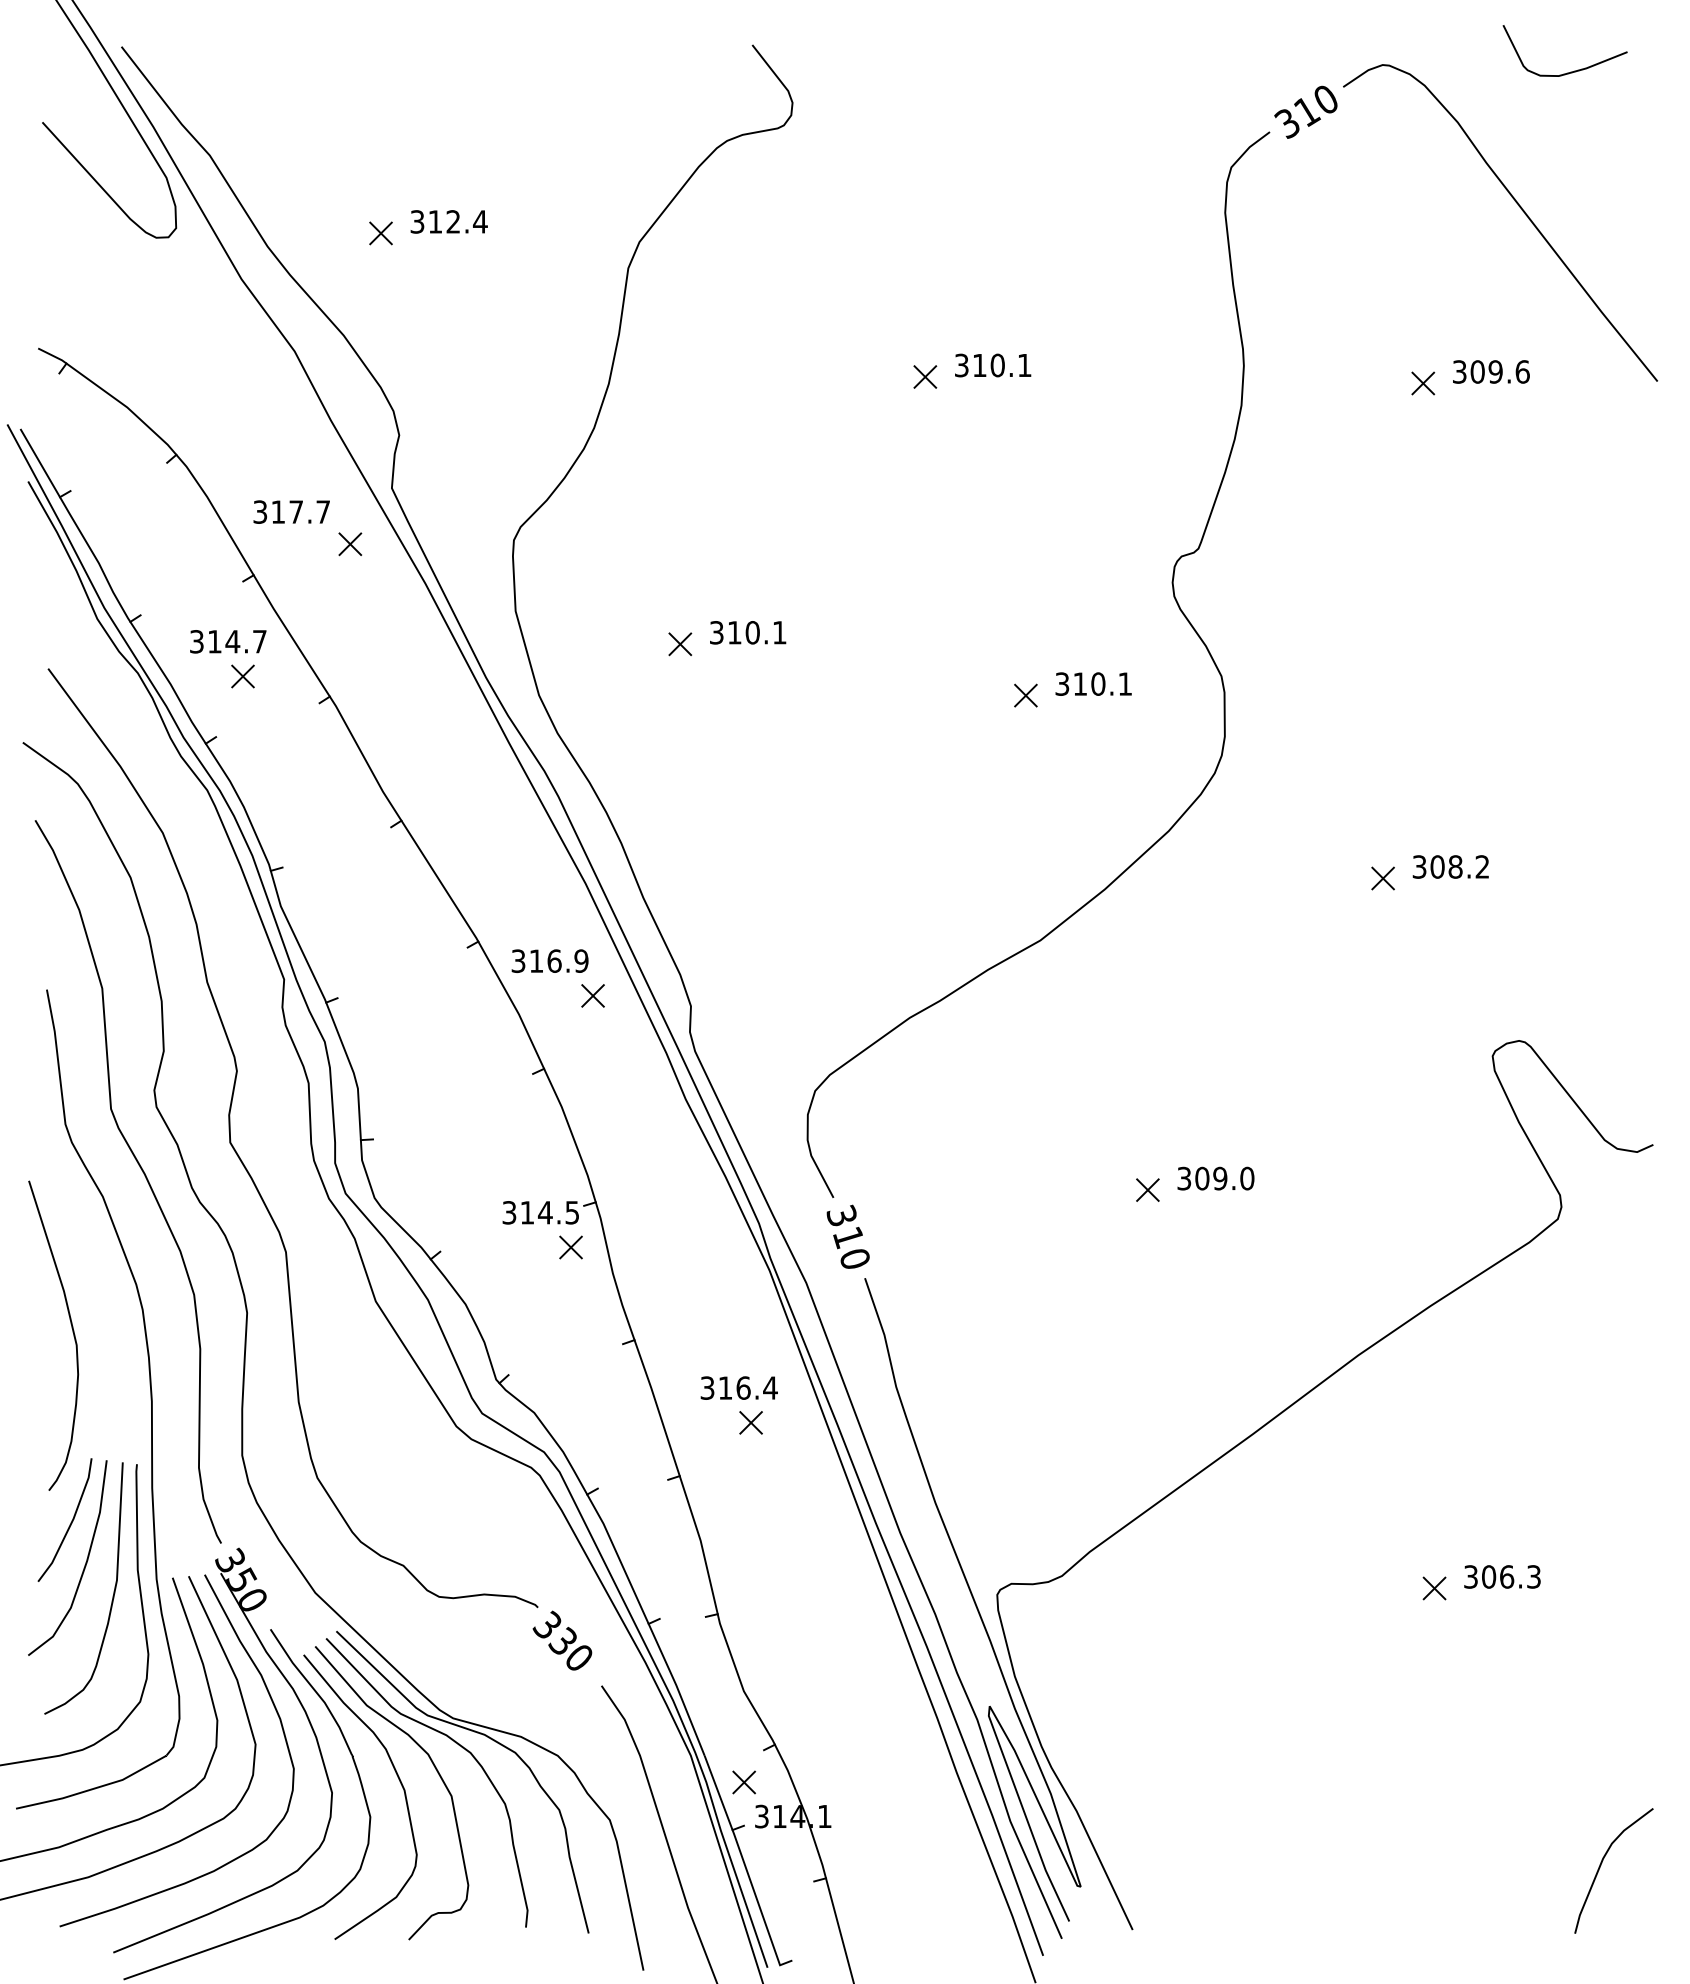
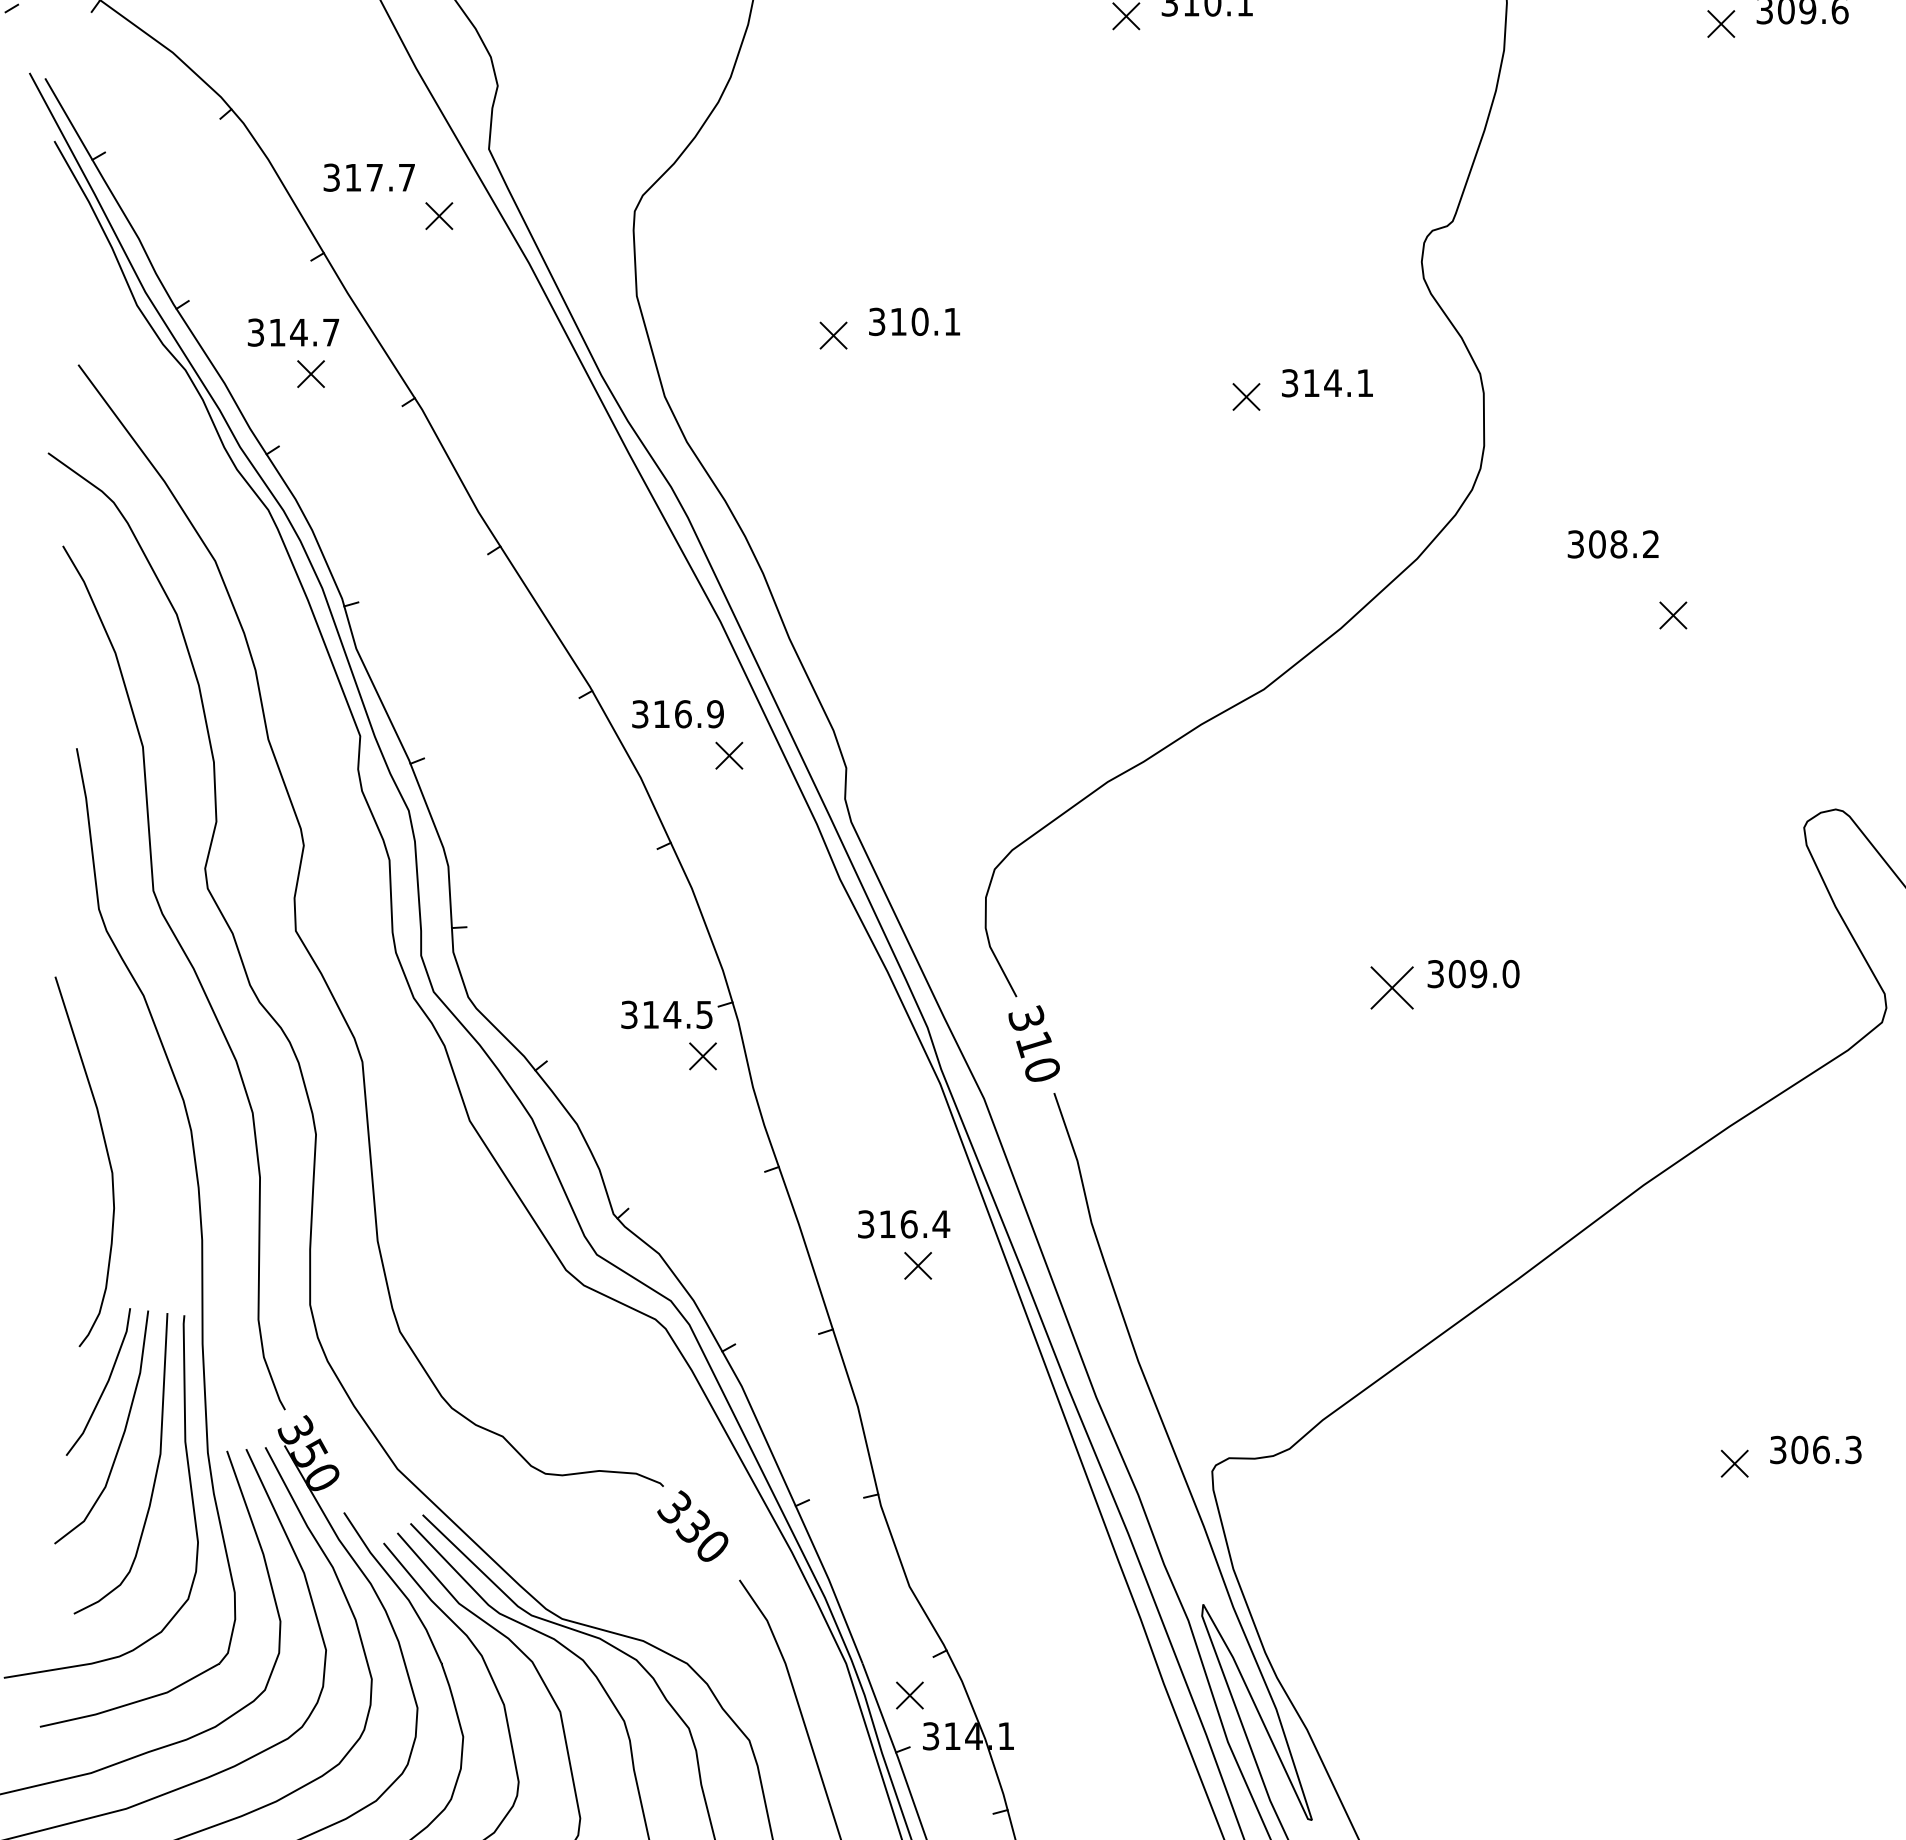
text: (1097, 683) -> (1332, 382), 310.1 -> 314.1
text: (1450, 866) -> (1612, 543), moved
part: (1147, 1189) -> (1391, 987), size x1.6

